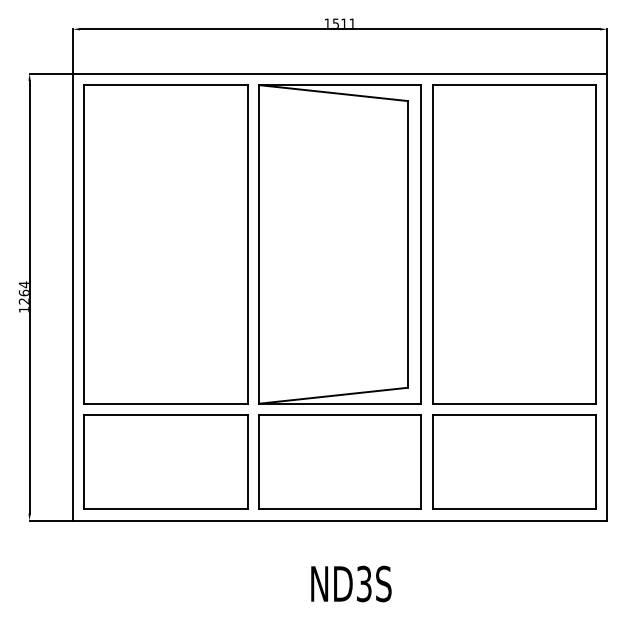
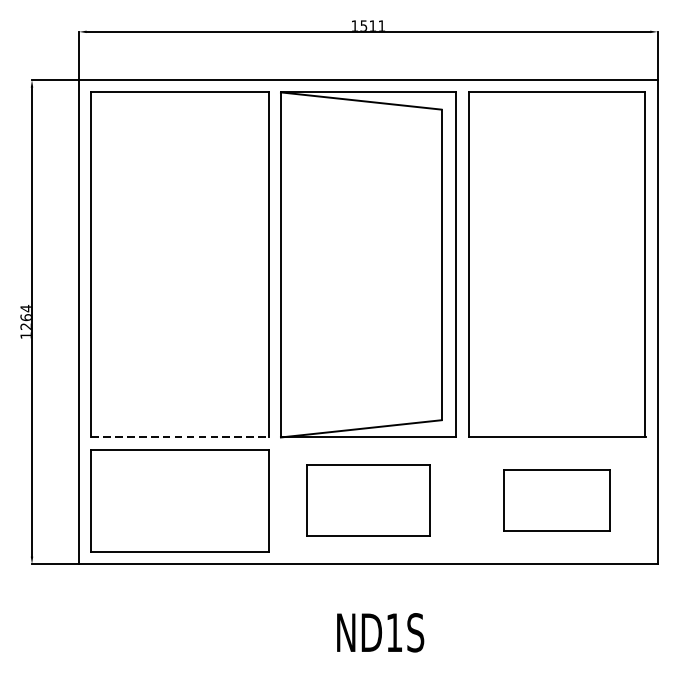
line: (166, 403) -> (180, 437), solid -> dashed
part: (339, 461) -> (367, 500), size x0.7
part: (514, 461) -> (557, 500), size x0.6
text: (364, 583) -> (394, 632), ND3S -> ND1S

